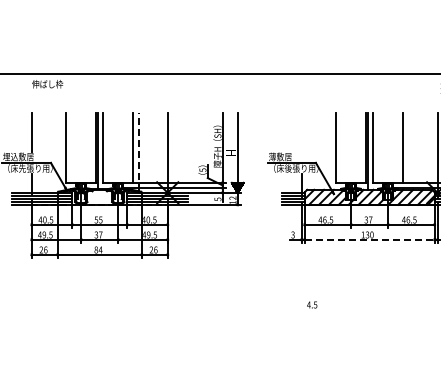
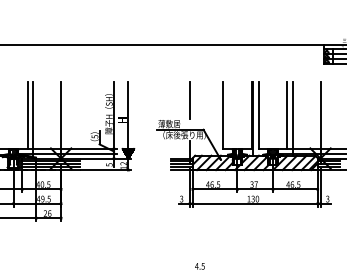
line: (301, 132) -> (189, 100), added
line: (408, 150) -> (292, 117), added
line: (138, 151) -> (33, 118), dashed -> solid
line: (369, 239) -> (255, 203), dashed -> solid

